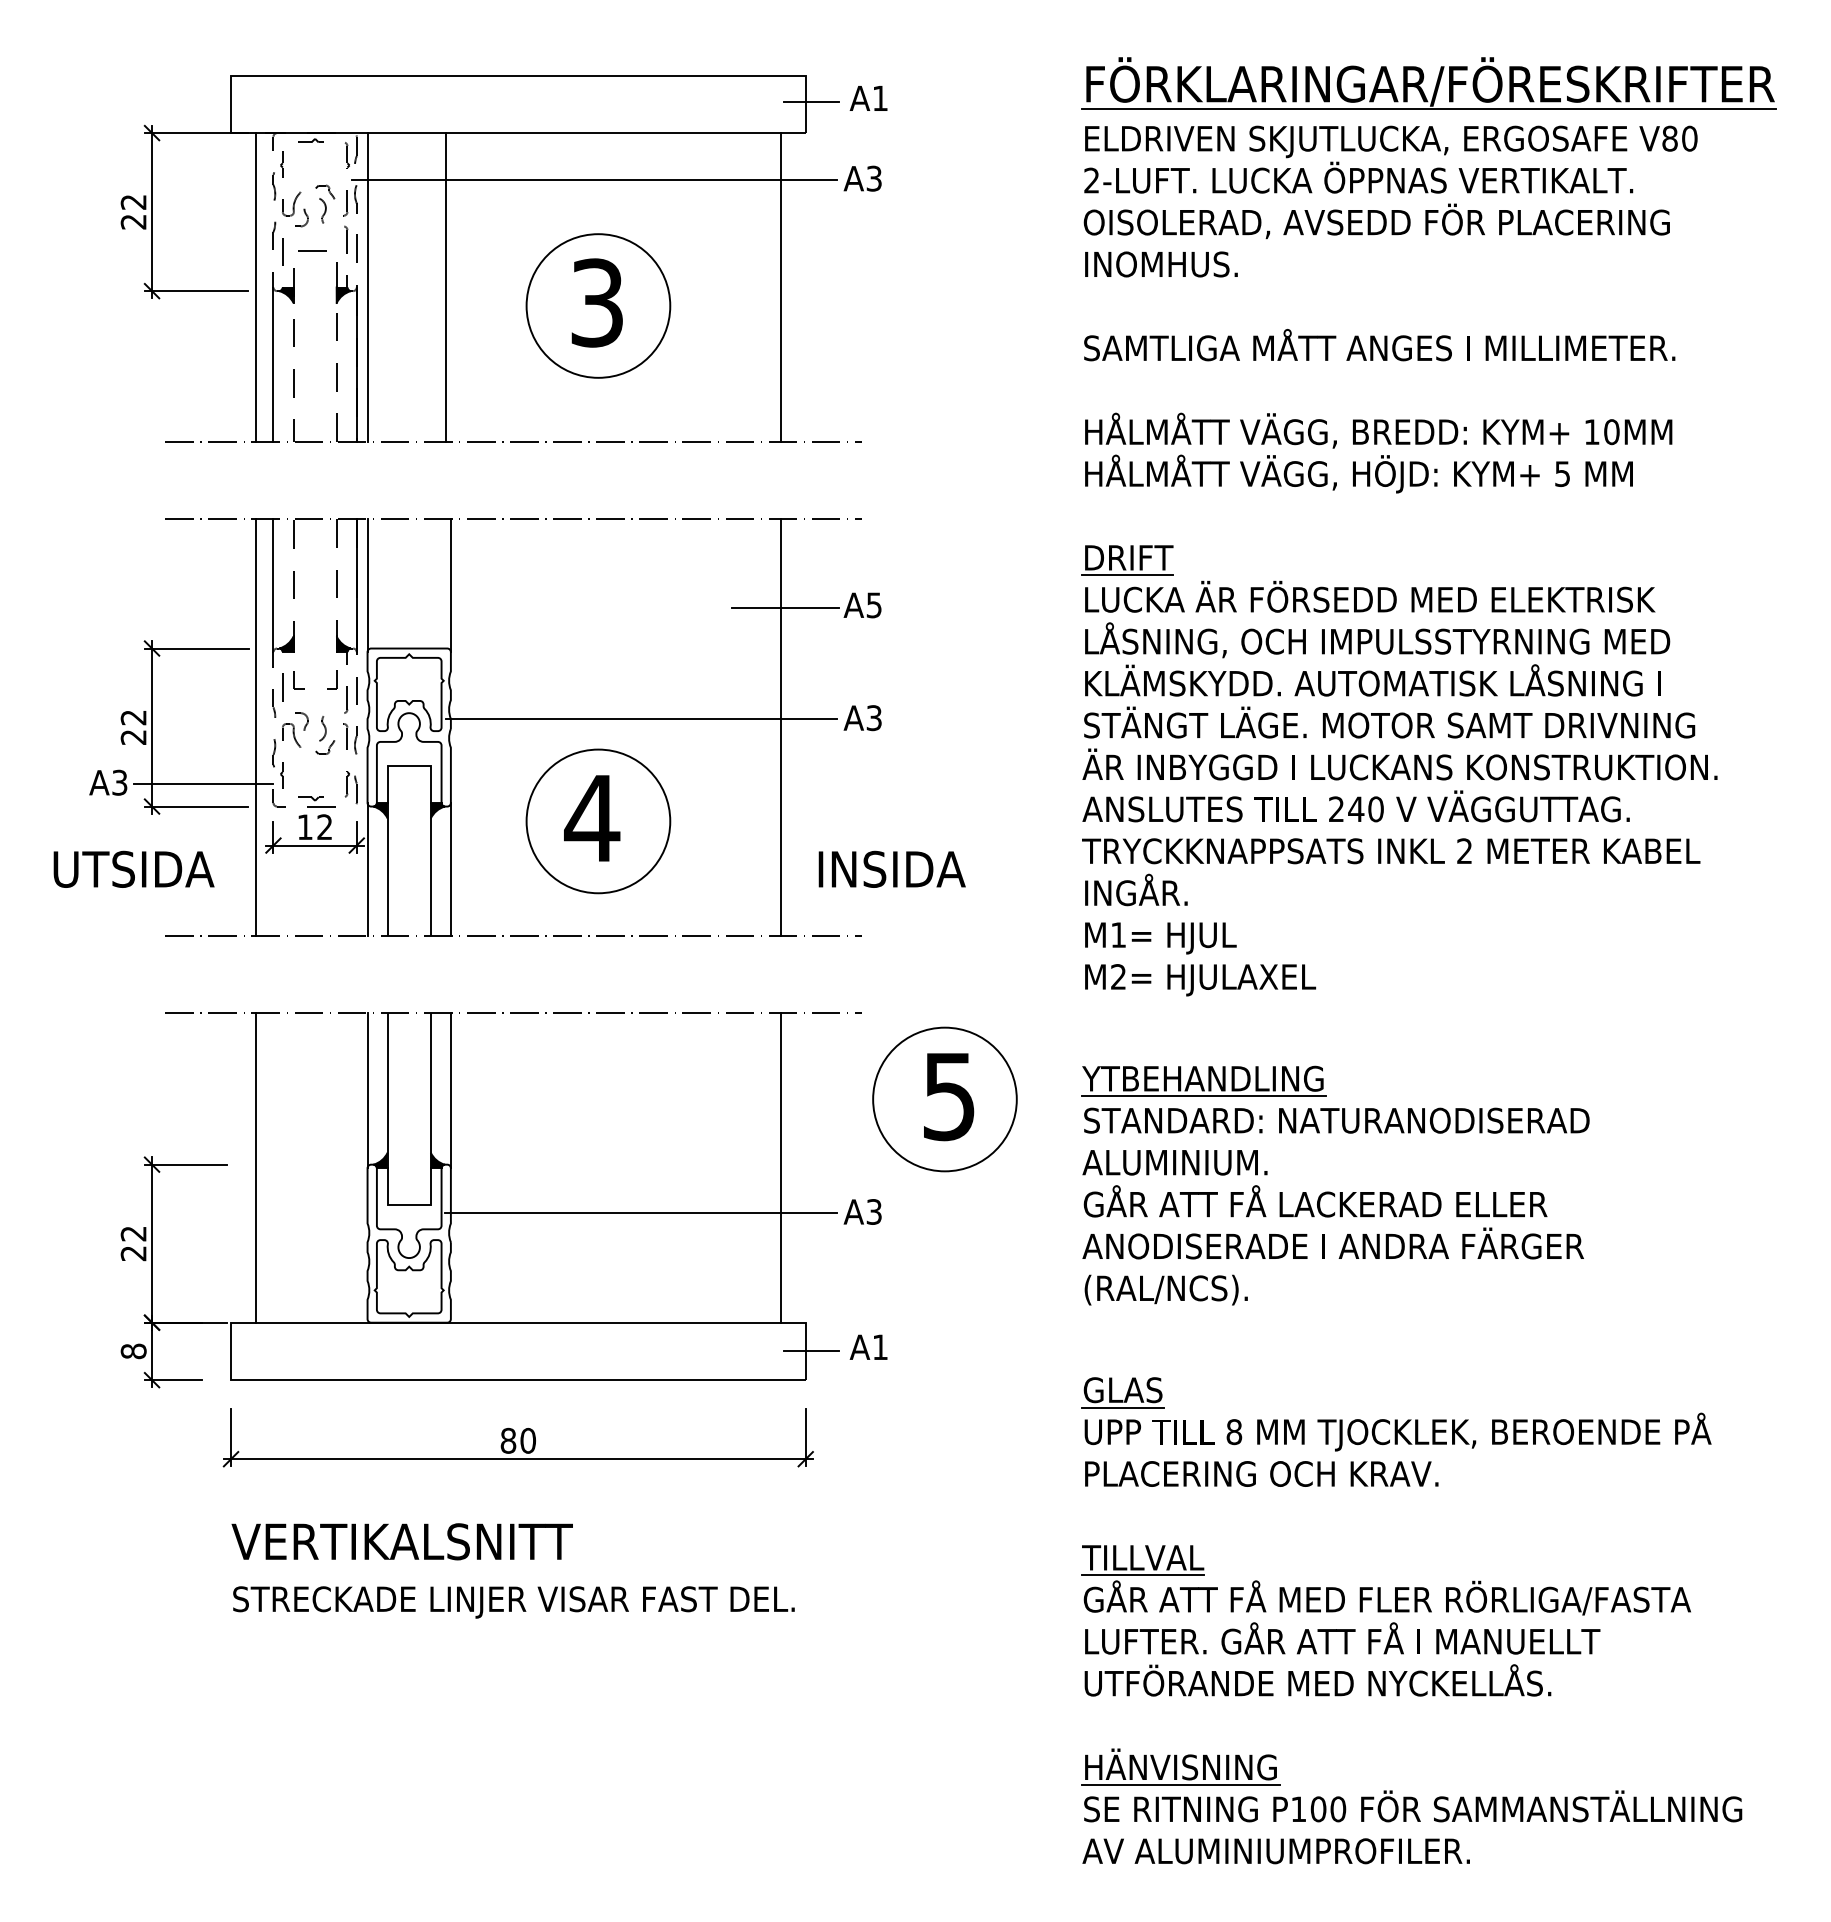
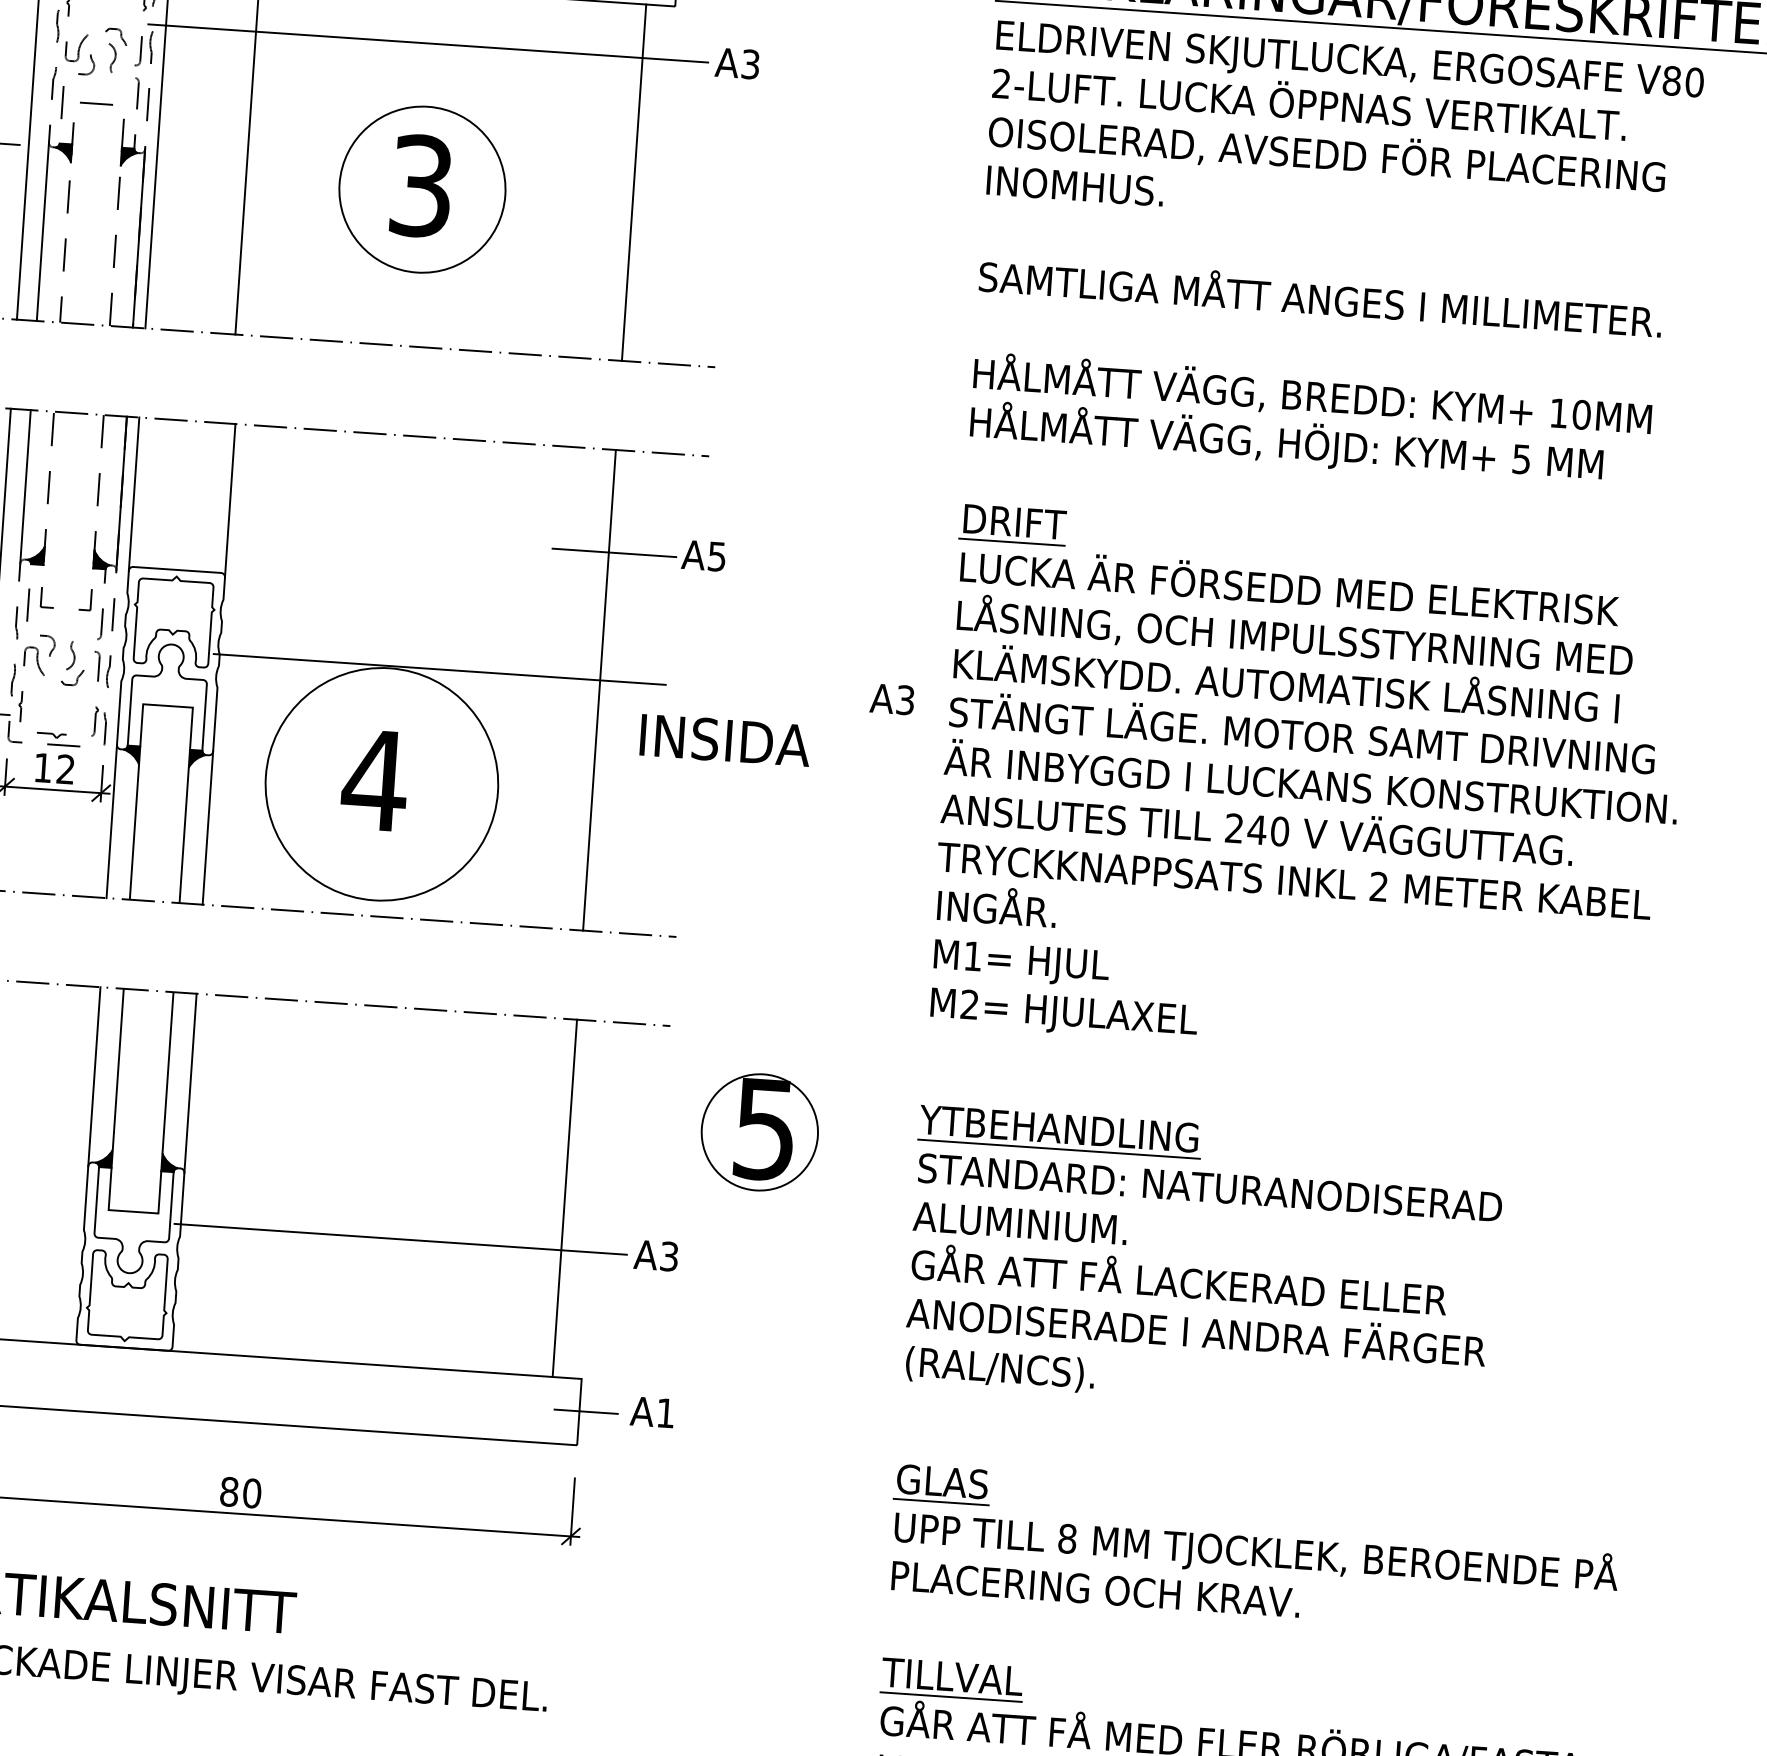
text: (862, 718) -> (891, 699), moved
circle: (598, 821) -> (381, 784), size x1.4
text: (891, 868) -> (724, 739), moved
circle: (944, 1099) -> (759, 1132), size x0.7

